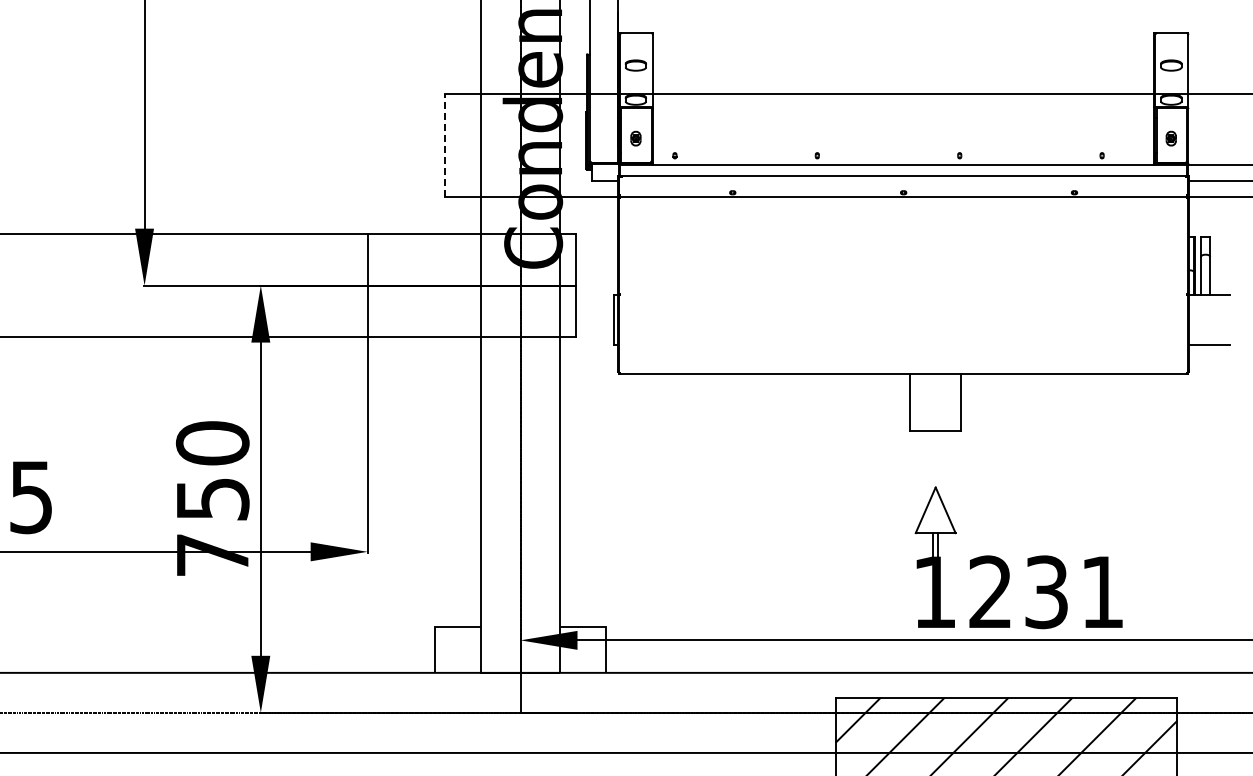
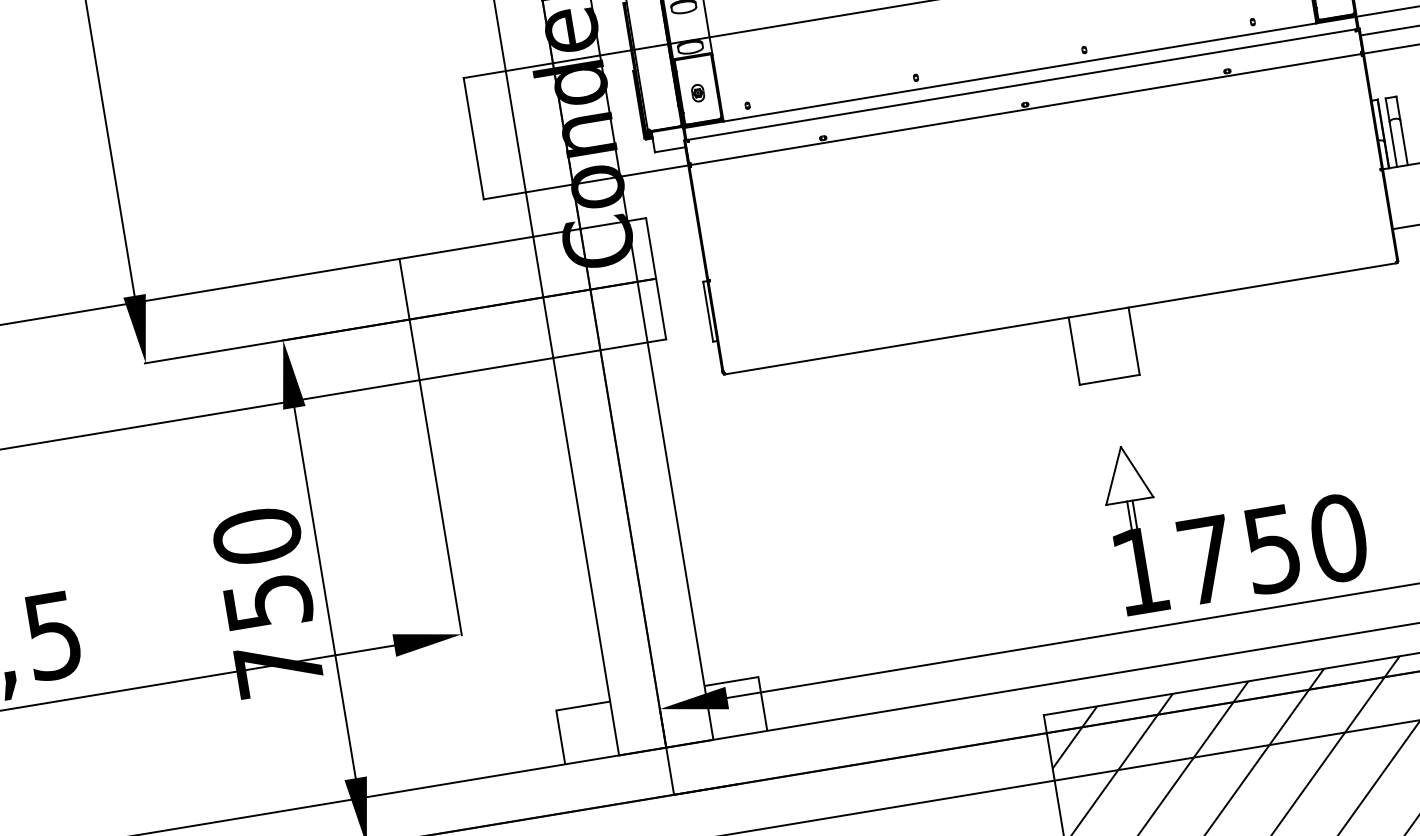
line: (445, 145) -> (474, 138), dashed -> solid
text: (1046, 592) -> (1272, 549), 1231 -> 1750

